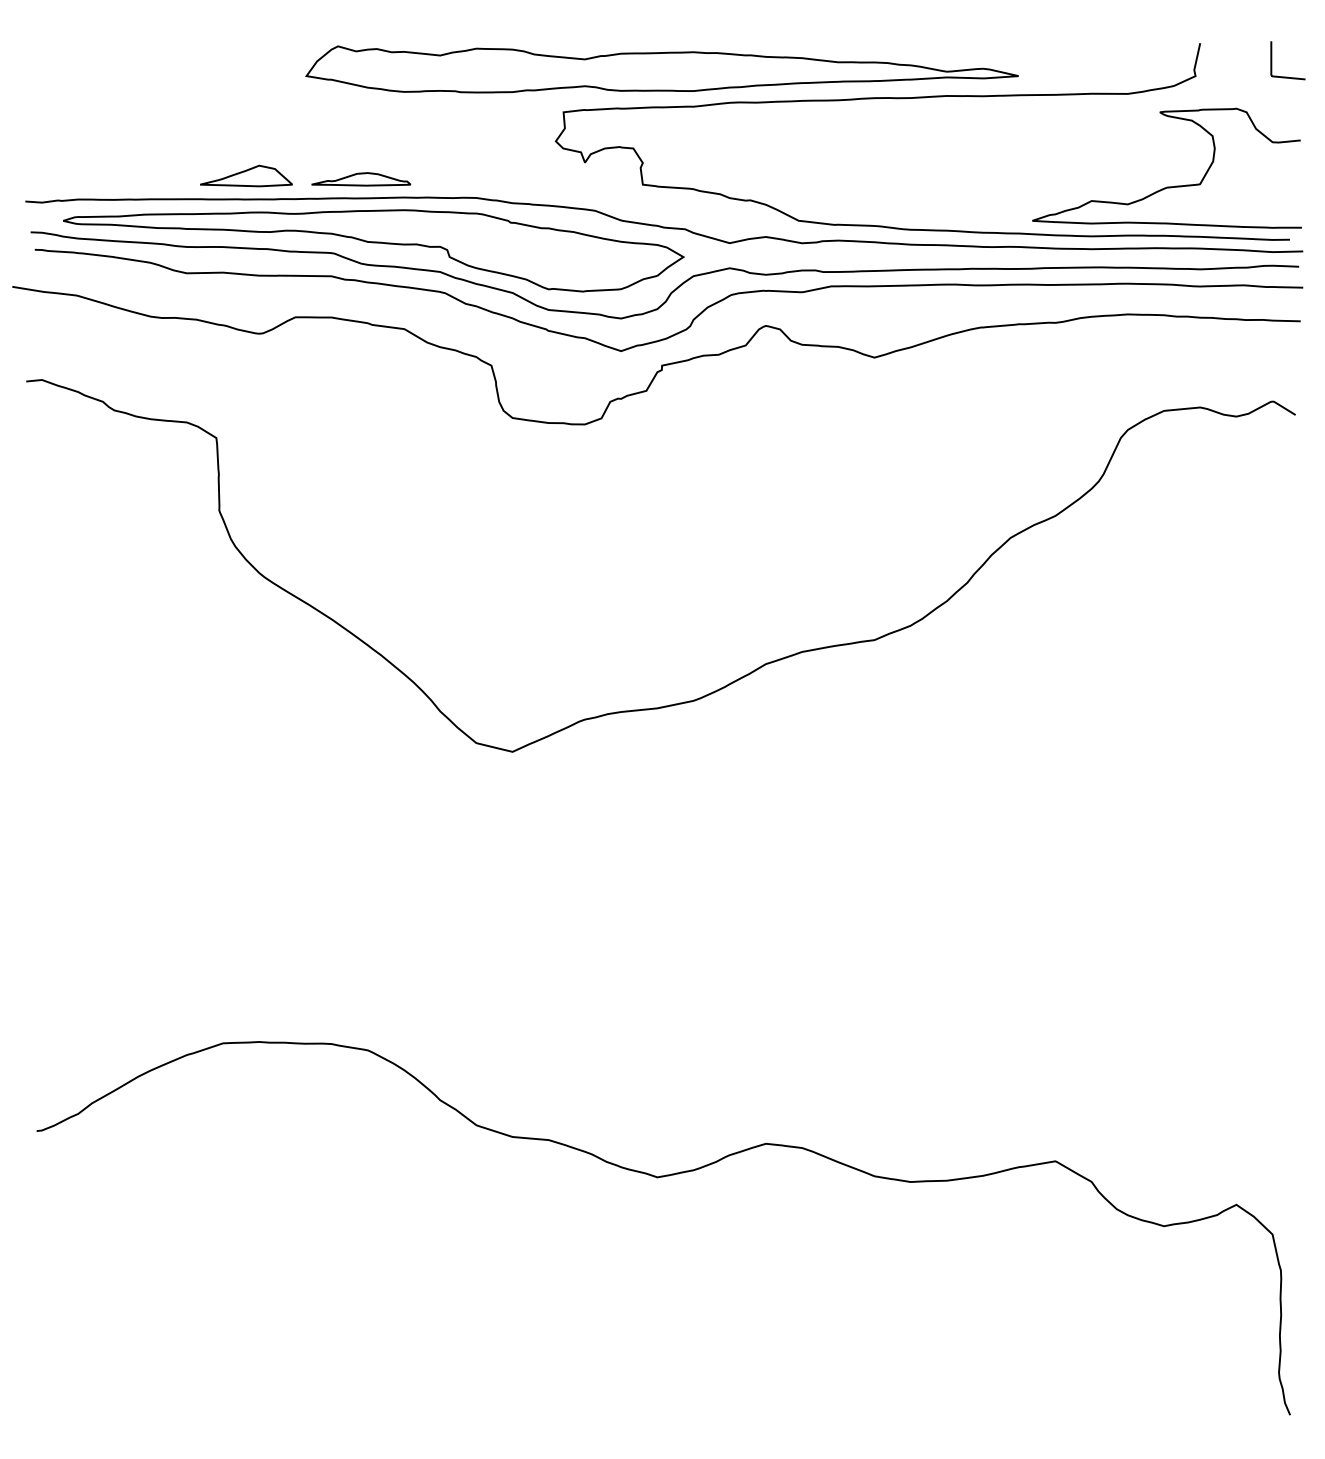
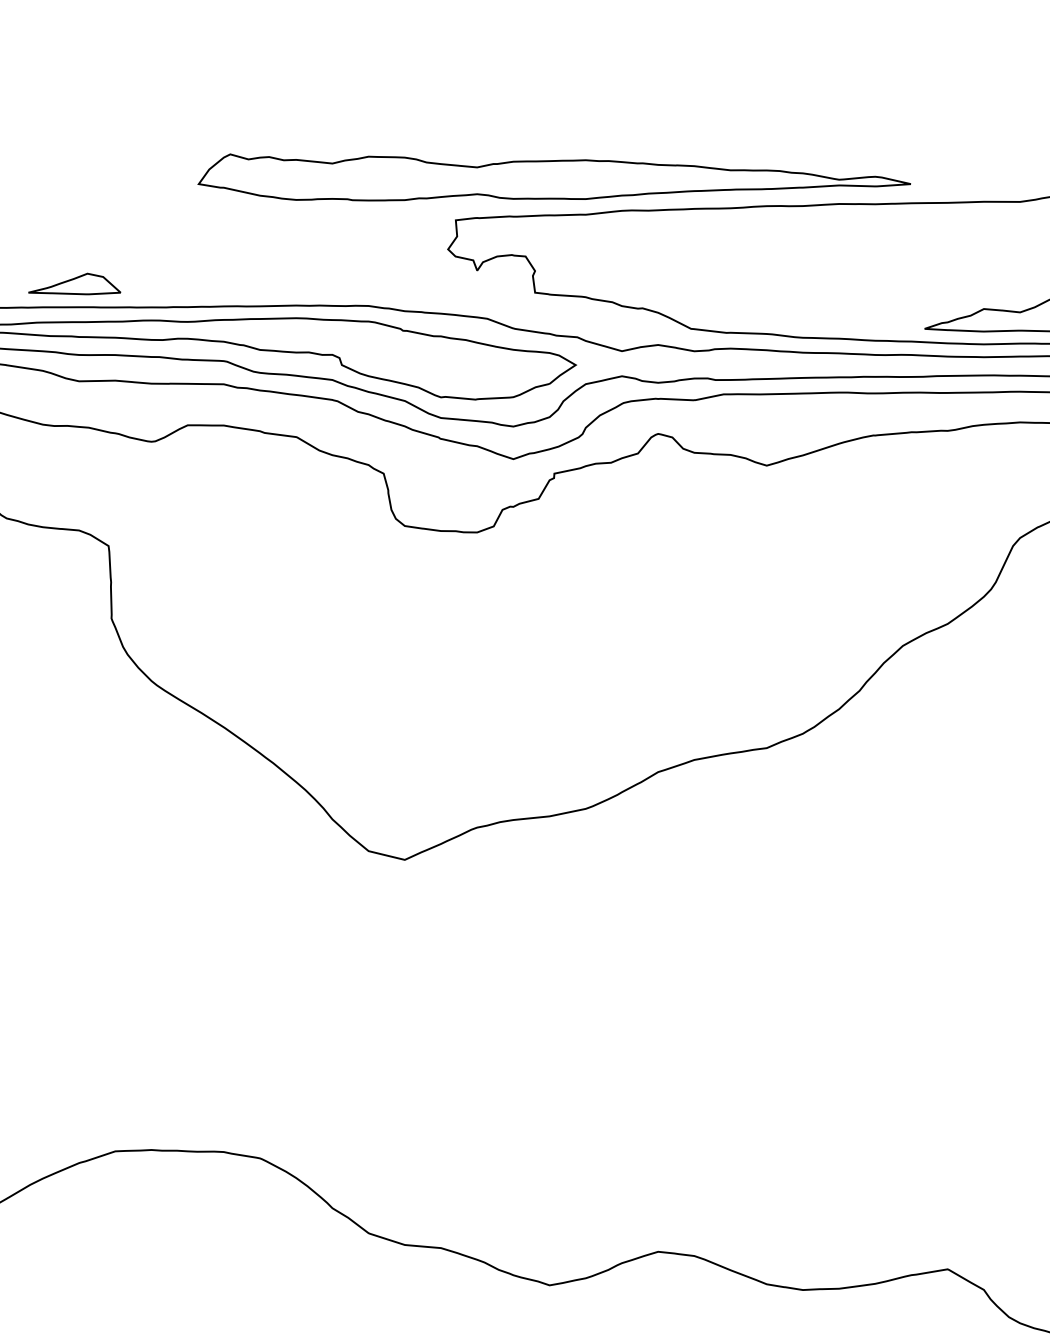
part: (246, 175) -> (74, 283), moved
part: (361, 179) -> (253, 287), removed

